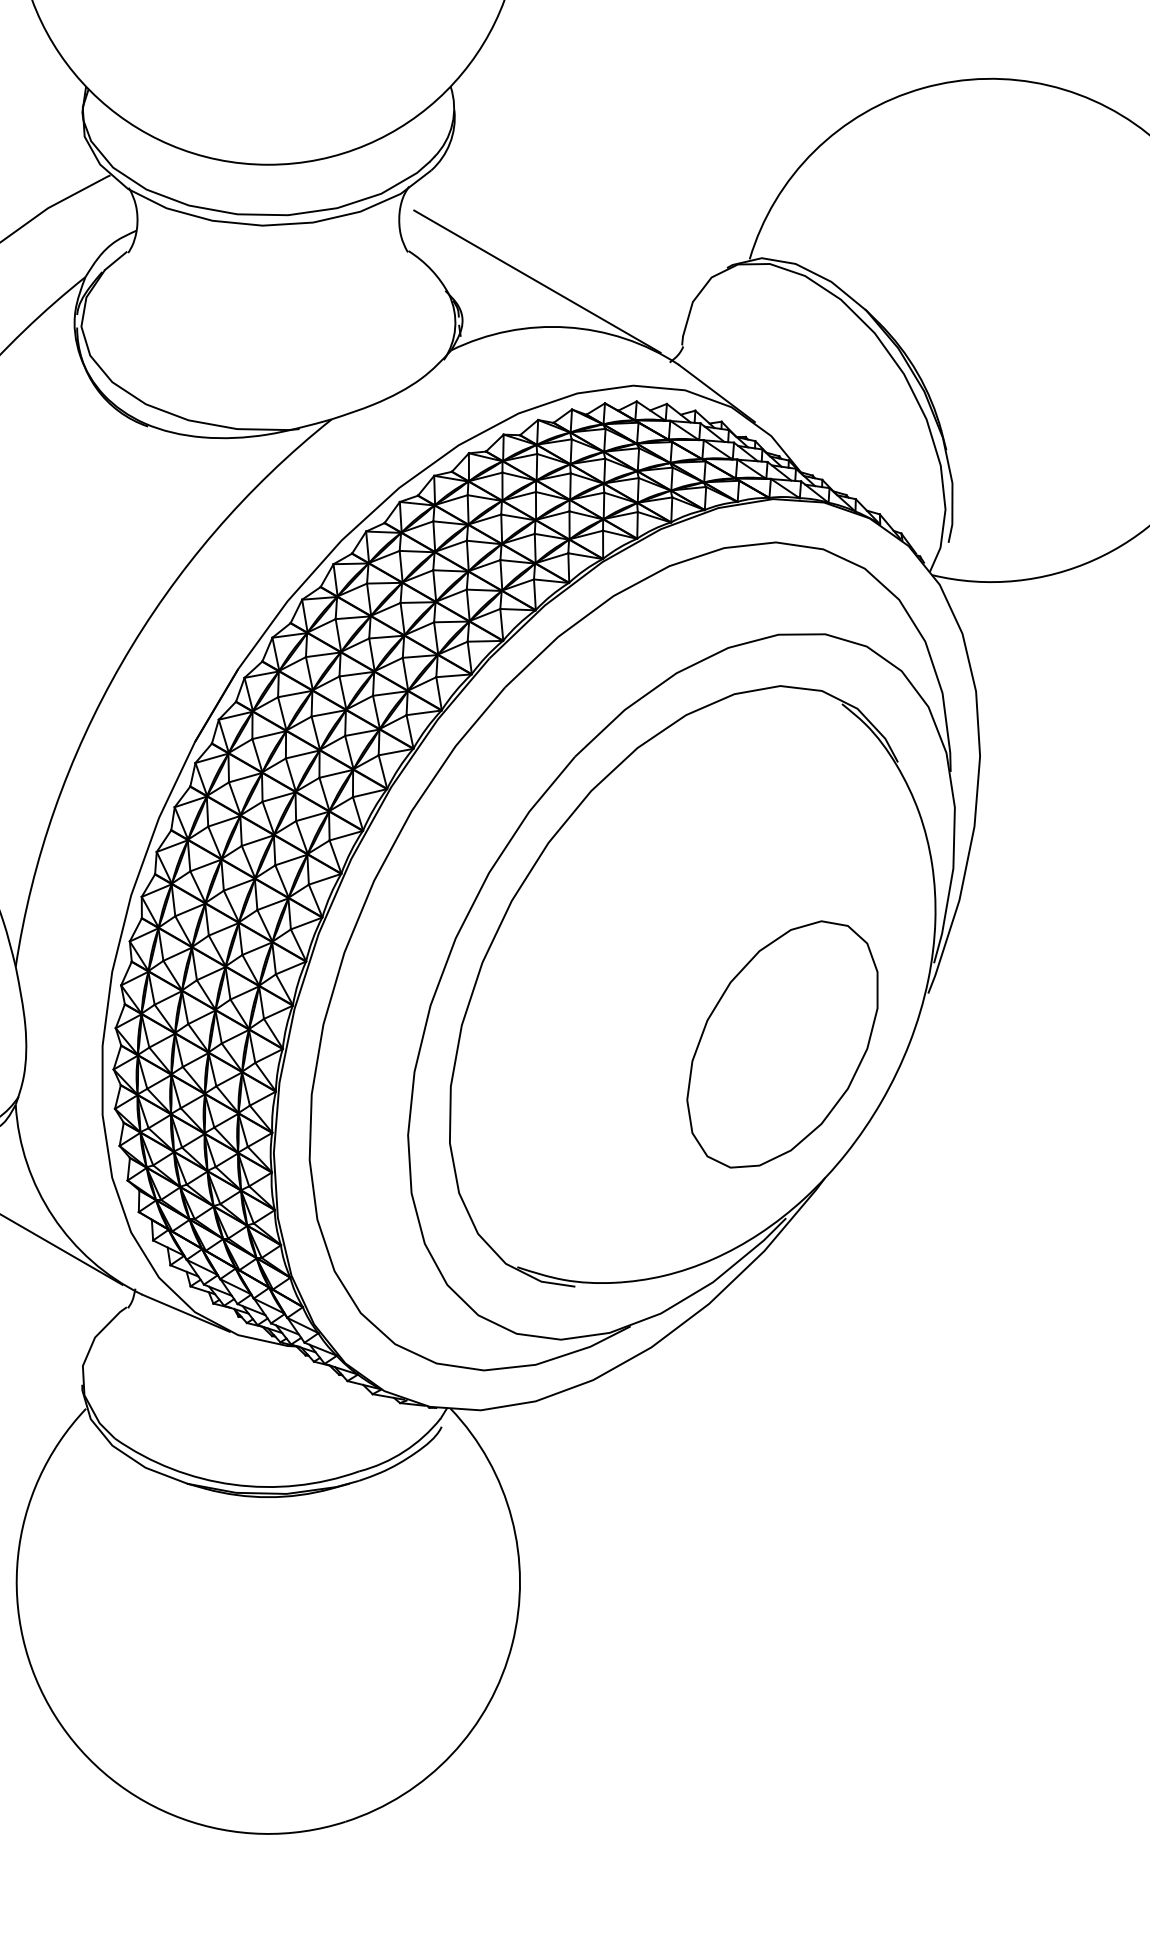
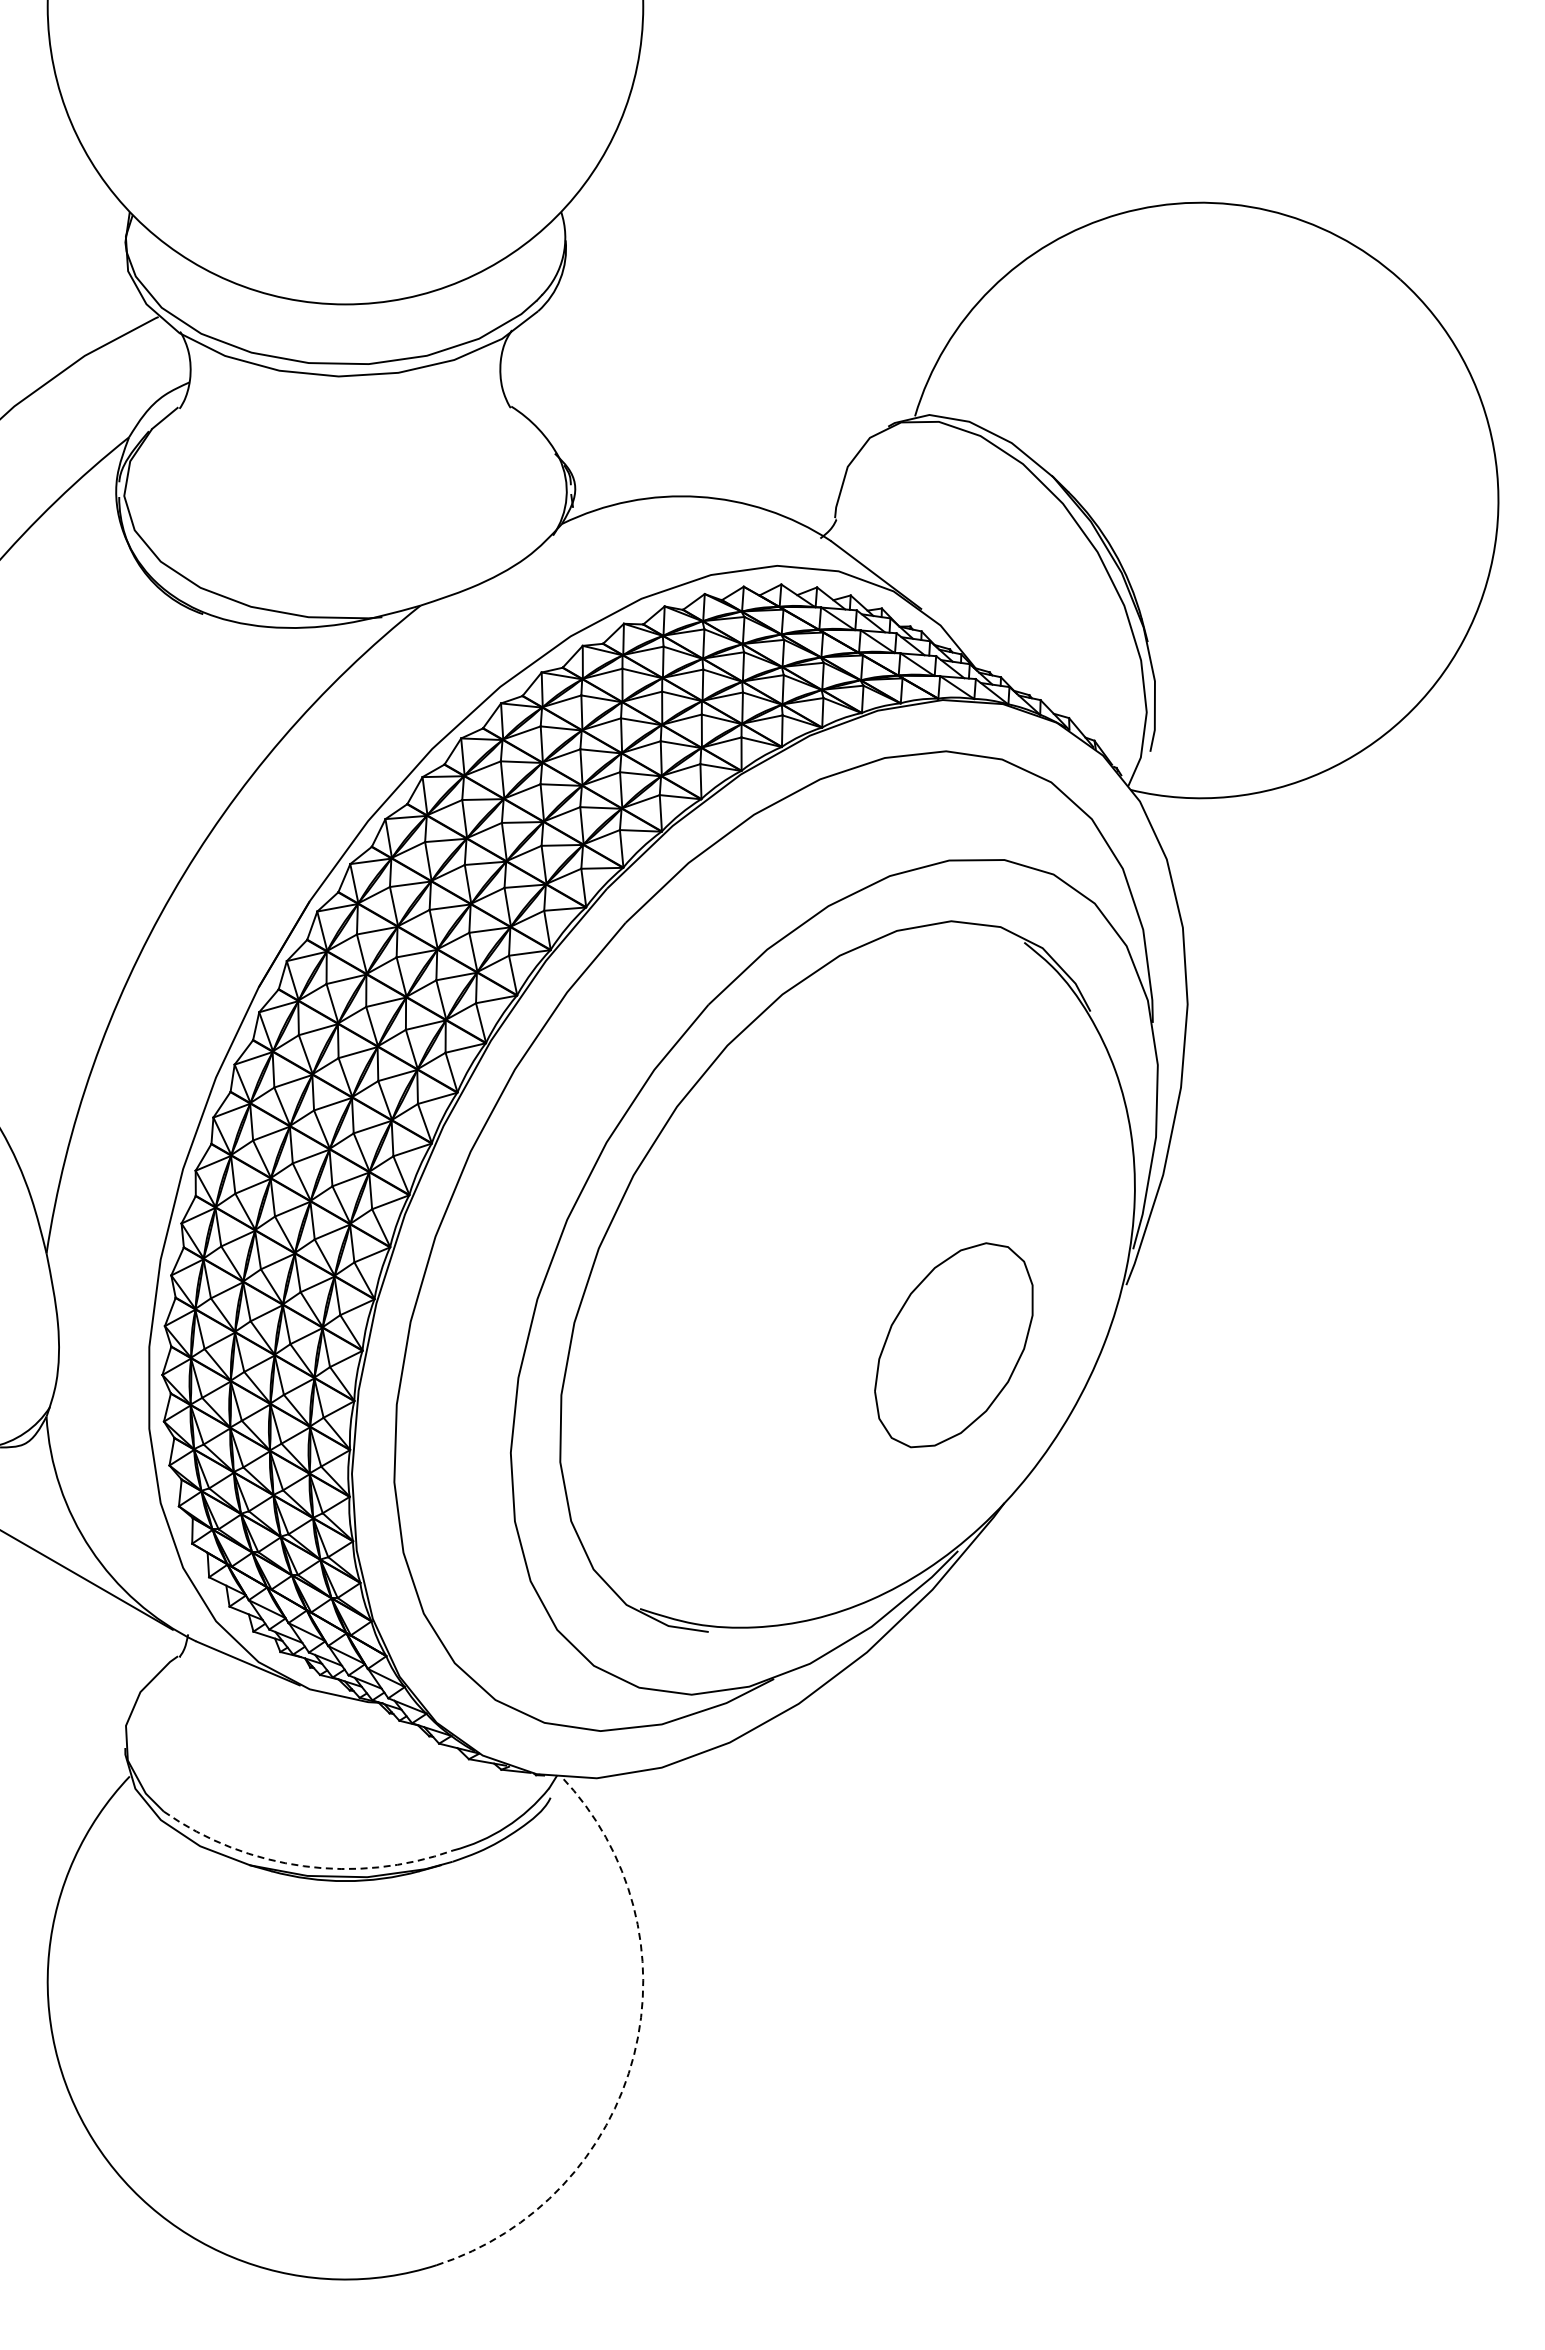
line: (537, 281) -> (663, 442), removed
part: (782, 1043) -> (953, 1344), size x0.7
arc: (232, 1484) -> (303, 1866), solid -> dashed
arc: (512, 1644) -> (634, 2055), solid -> dashed

